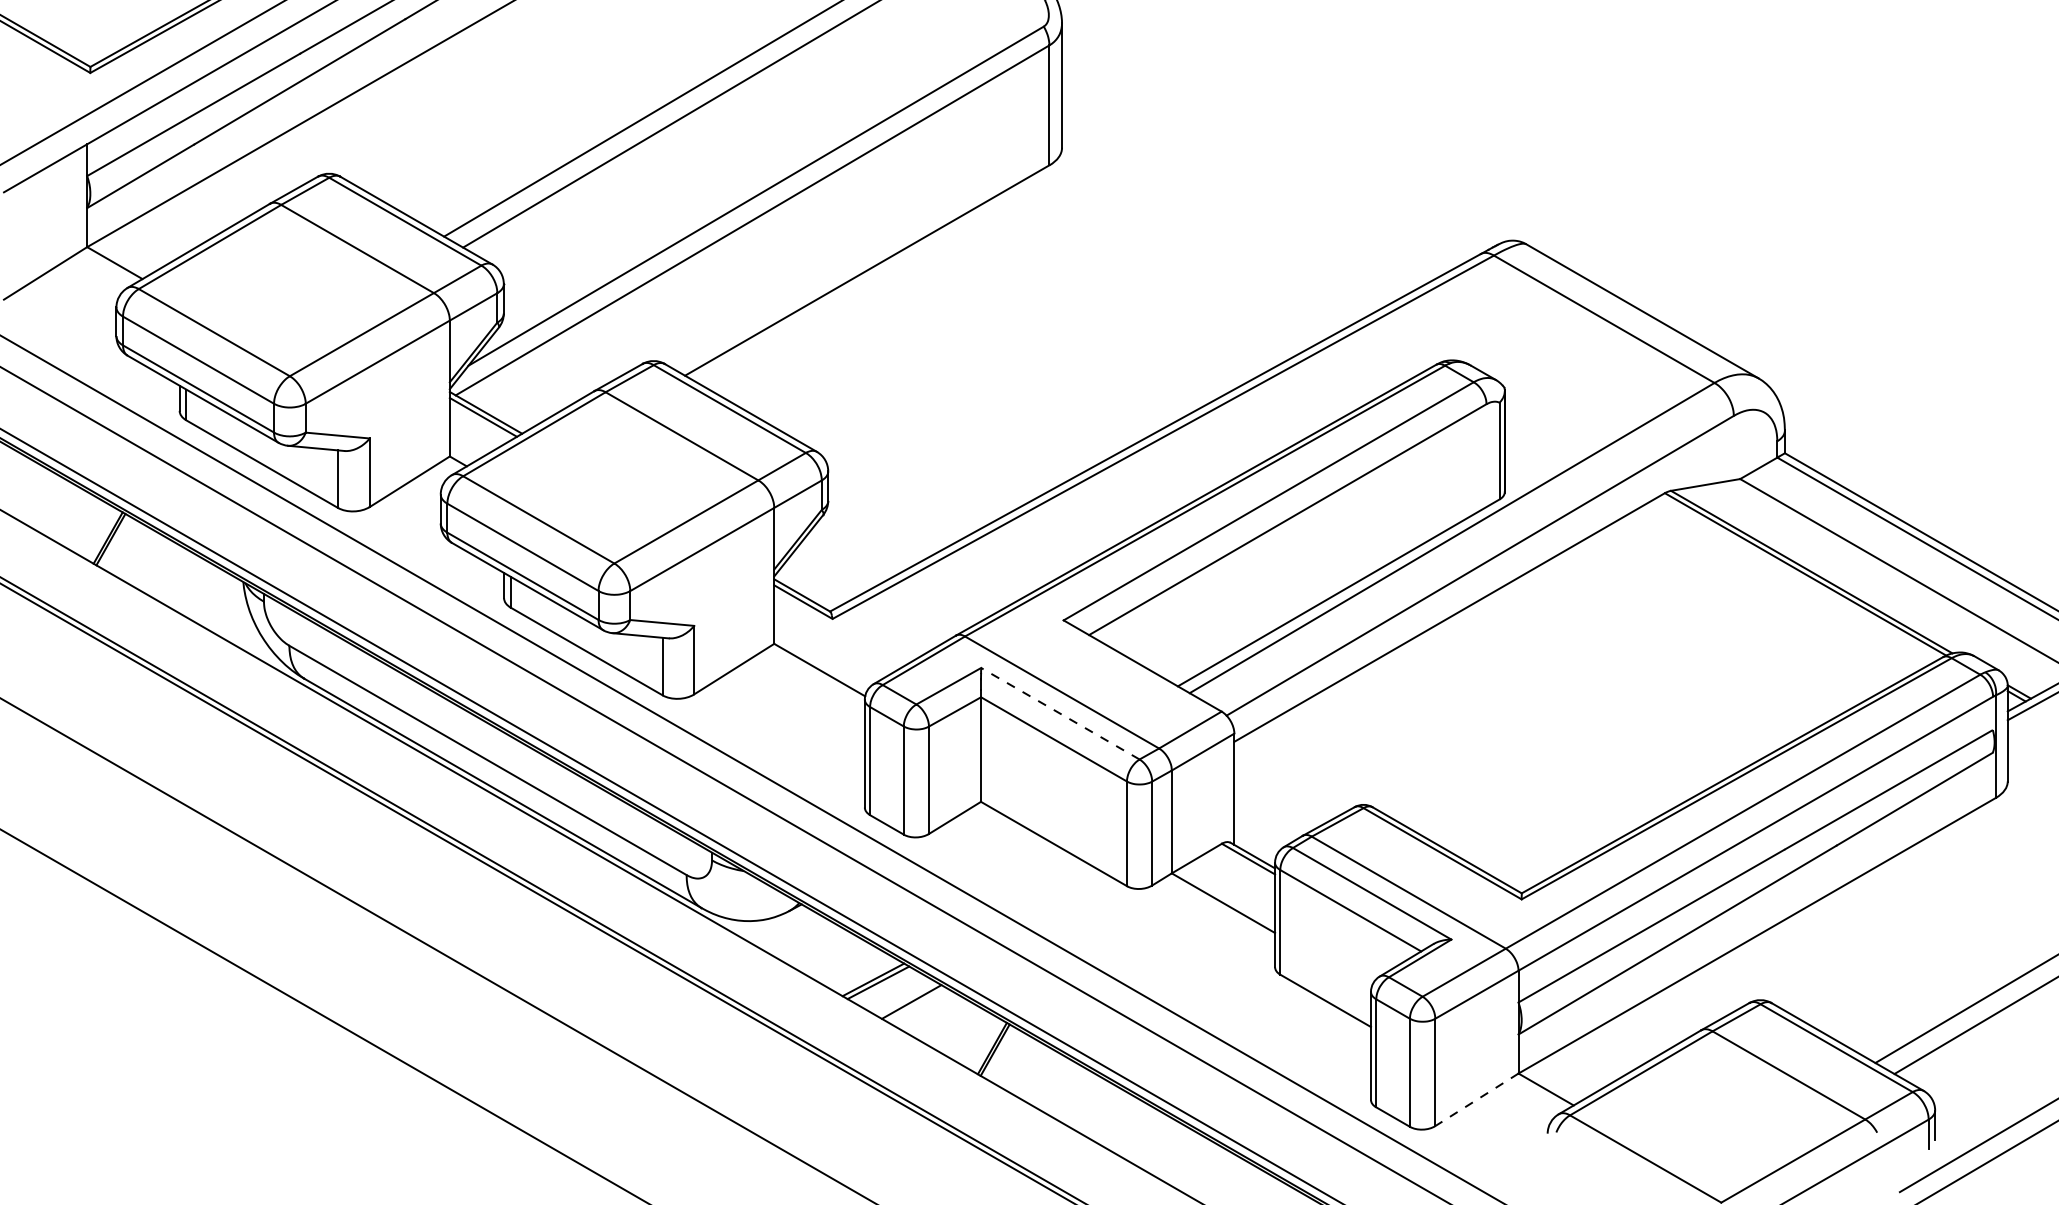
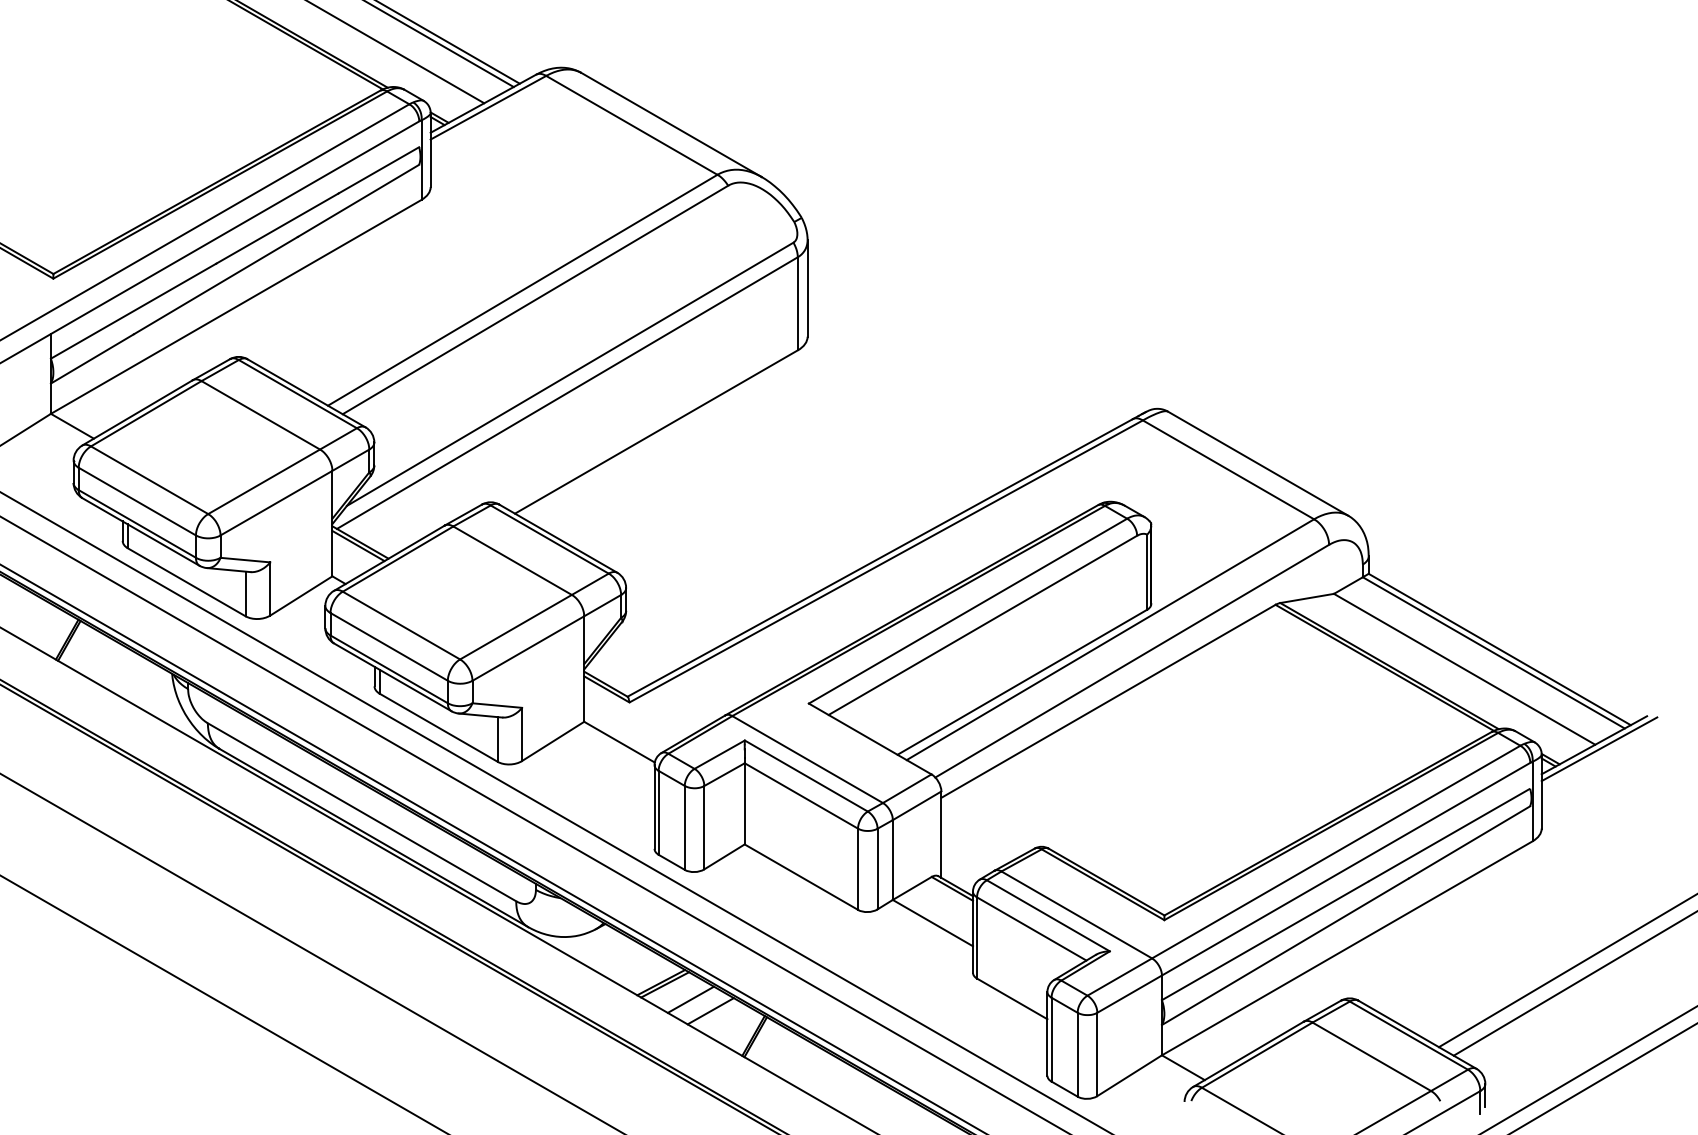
line: (1059, 713) -> (805, 775), dashed -> solid
line: (936, 1017) -> (710, 1011), added
line: (1476, 1099) -> (1129, 1075), dashed -> solid

